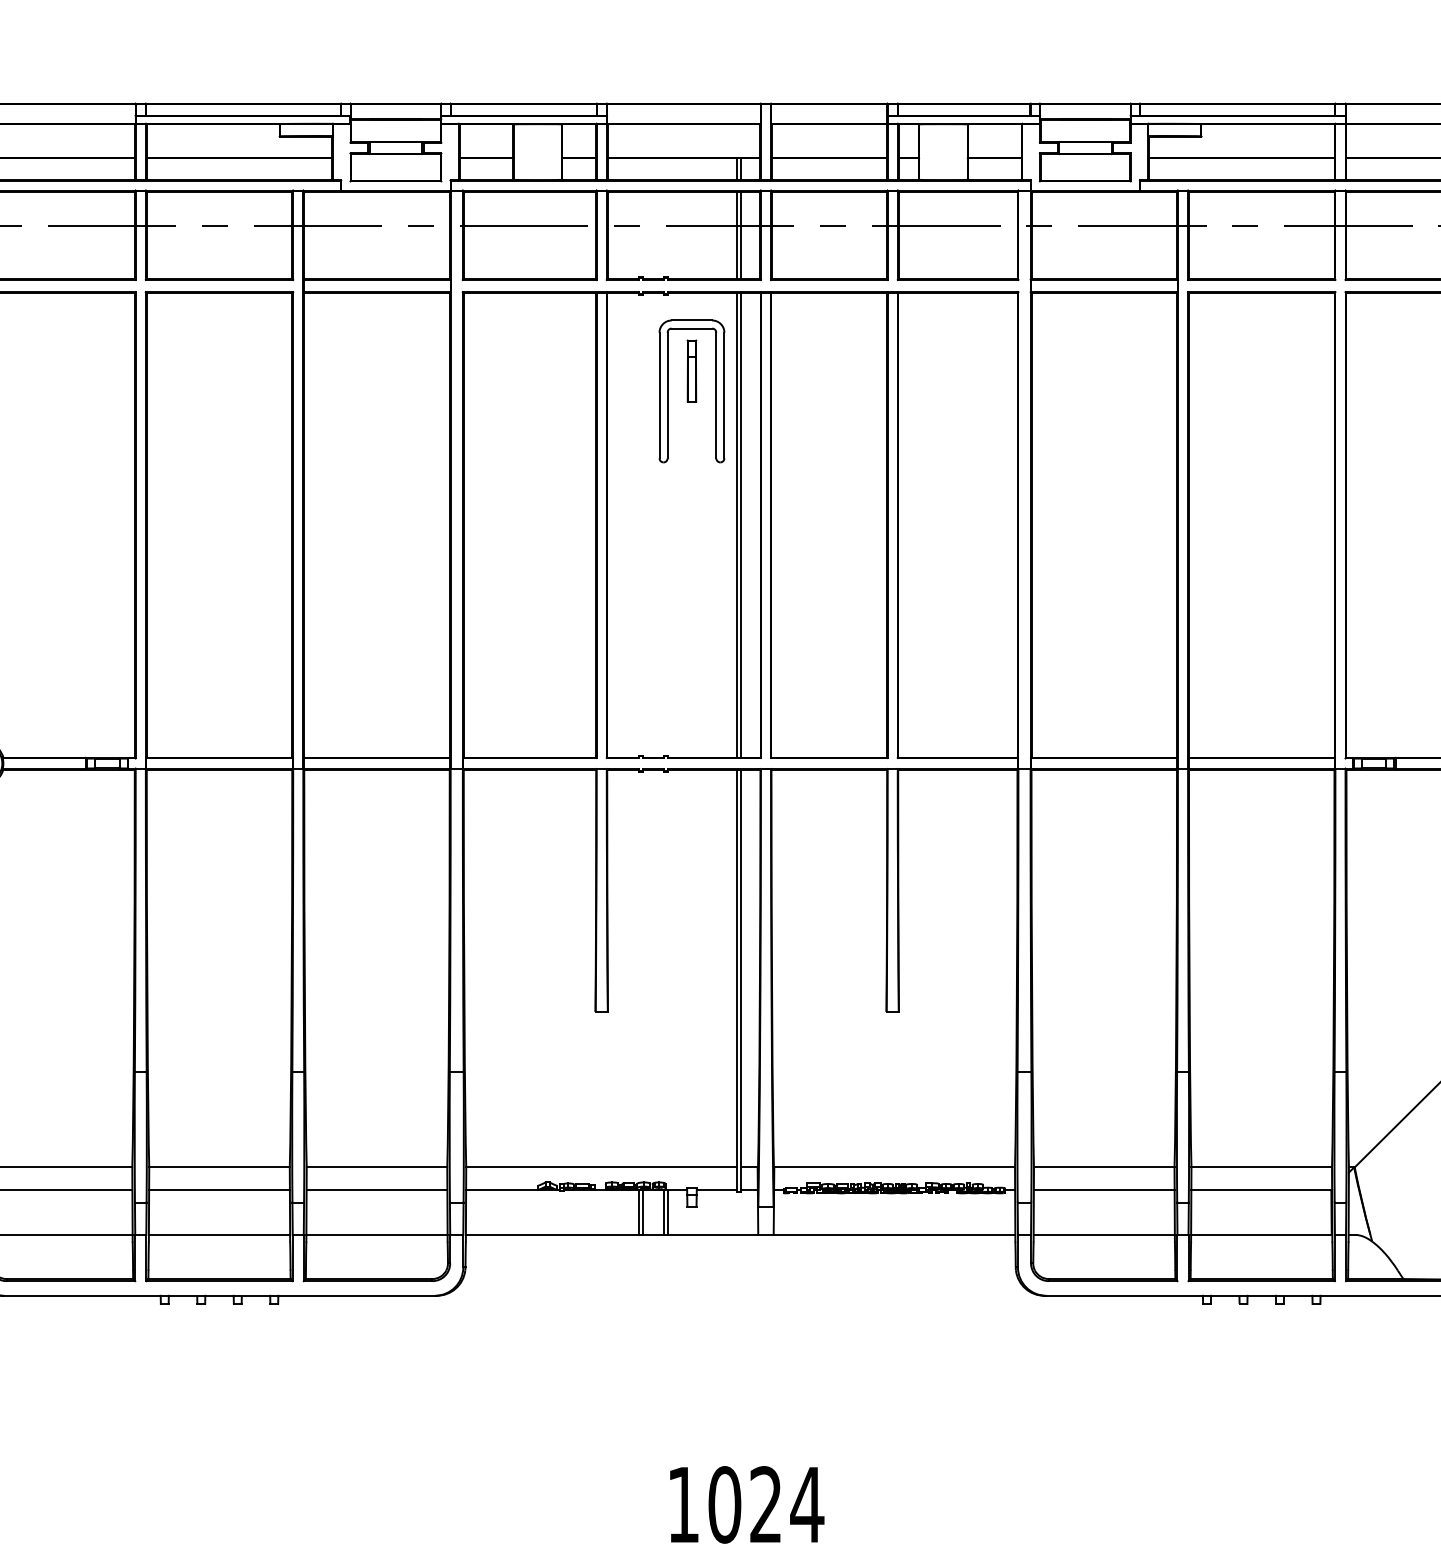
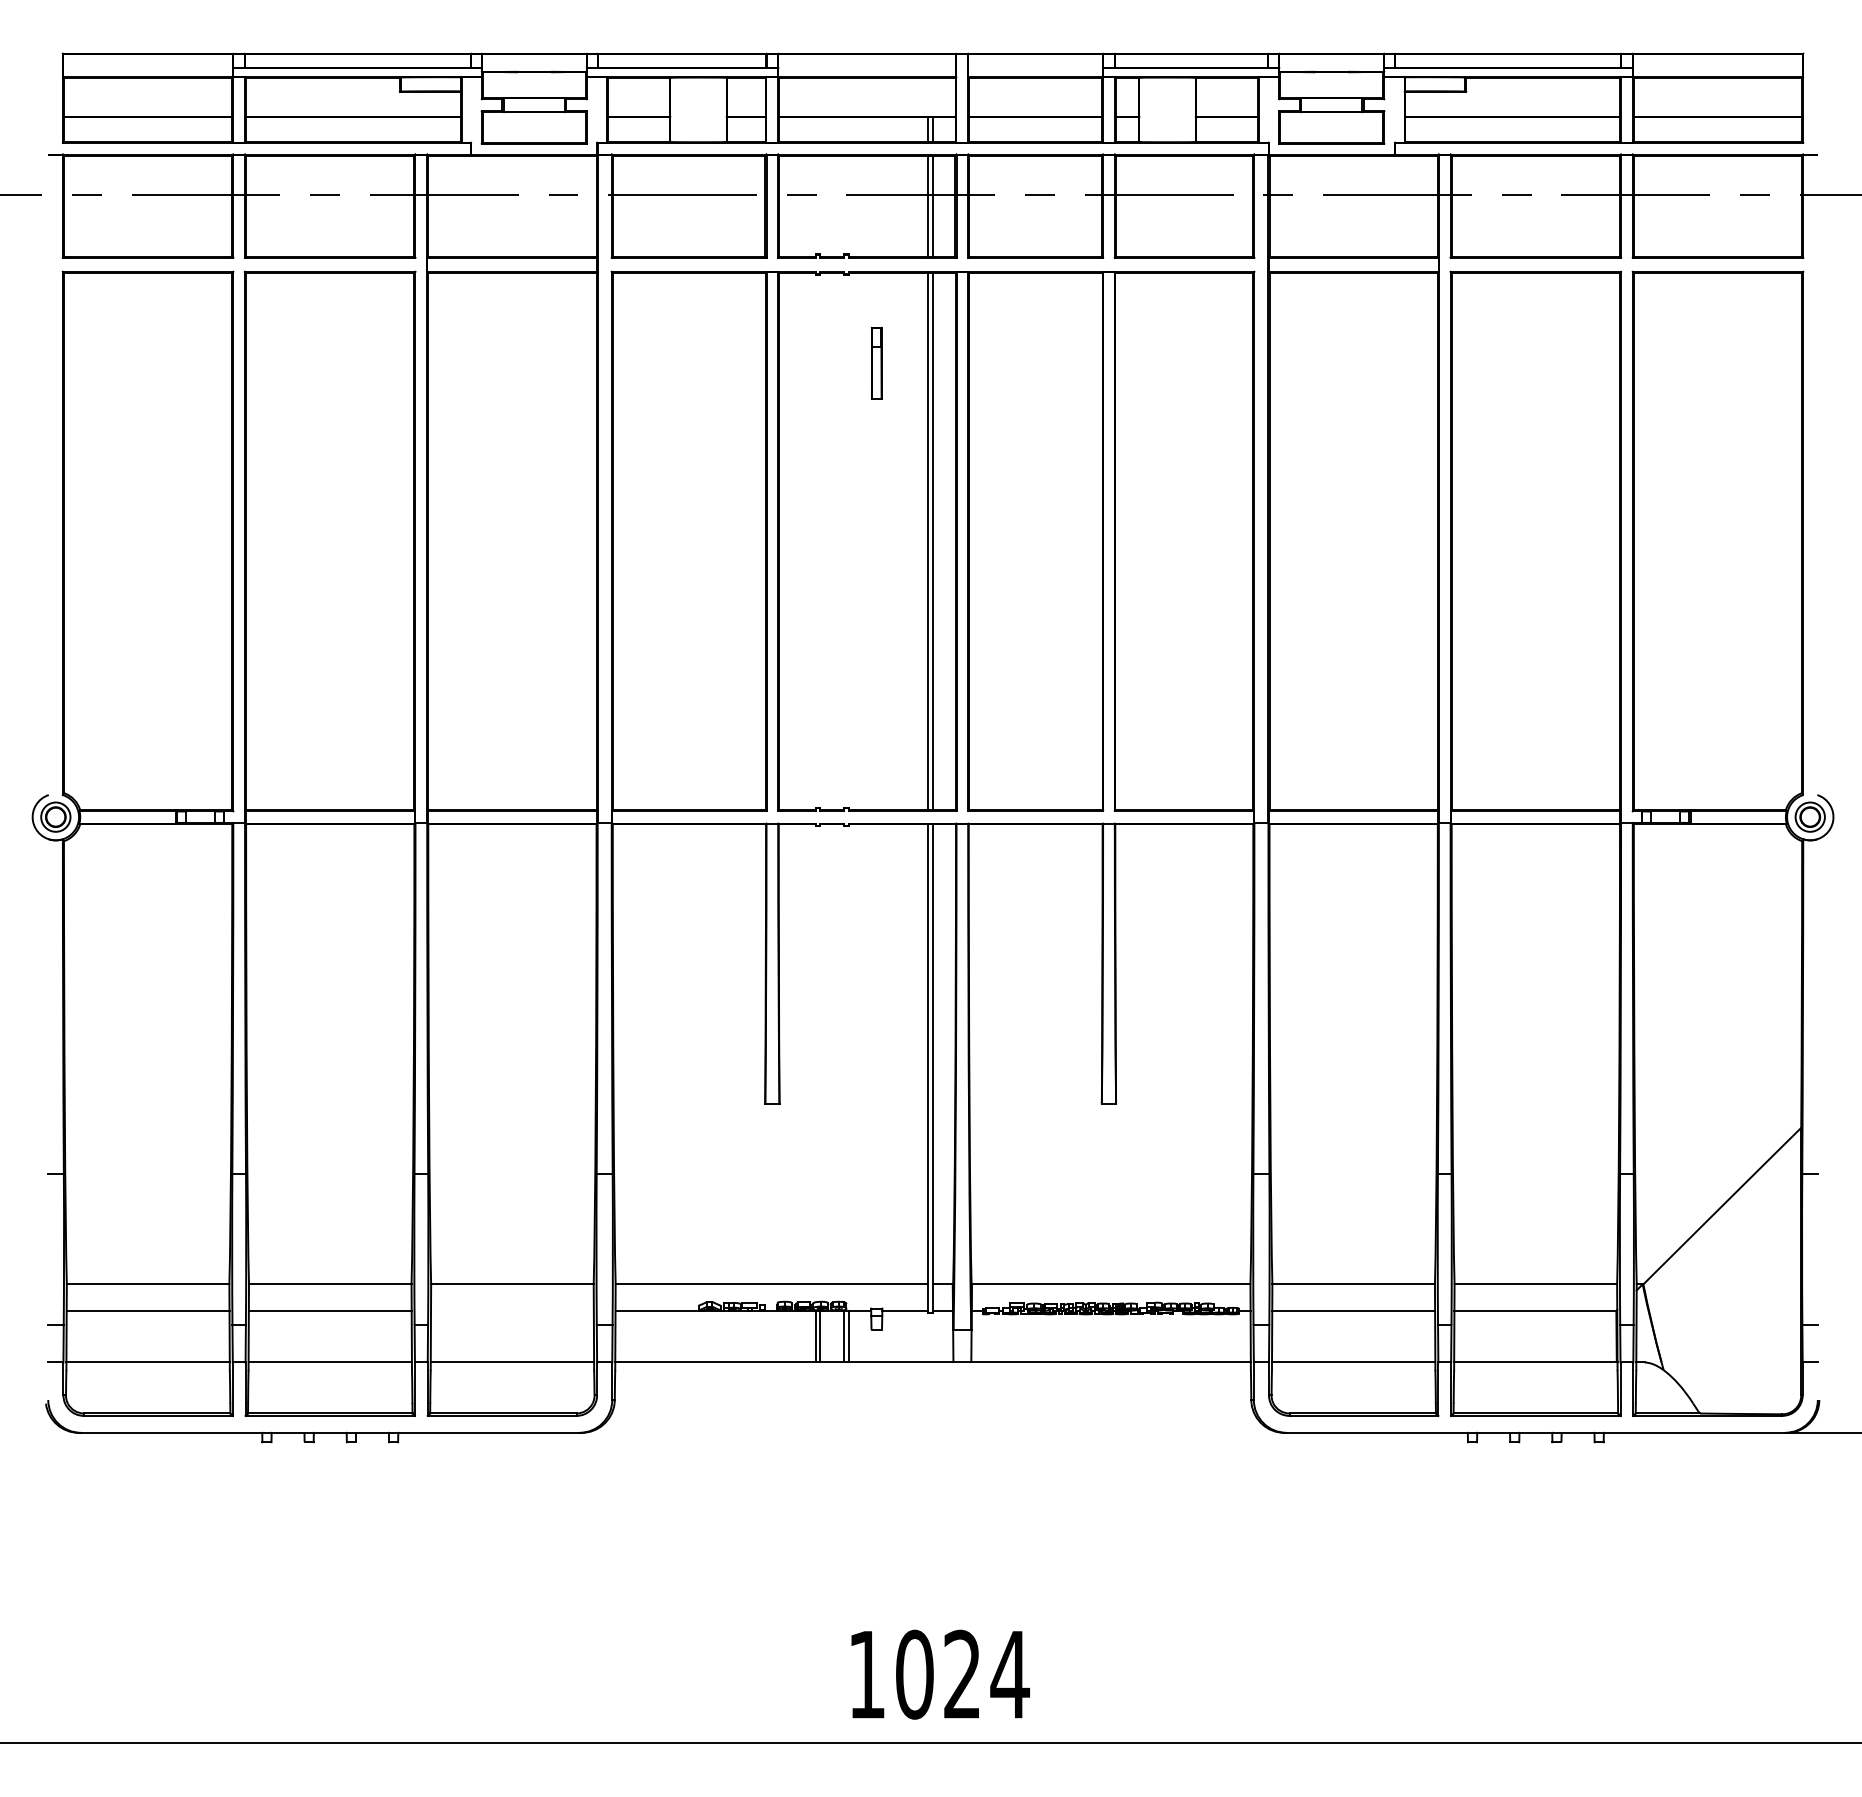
part: (668, 391) -> (849, 386), removed
line: (377, 1190) -> (512, 1310), removed

